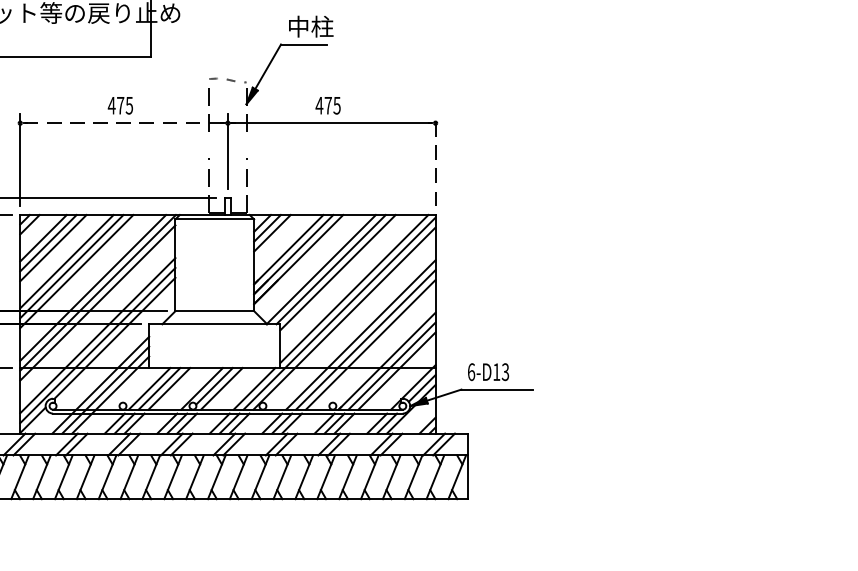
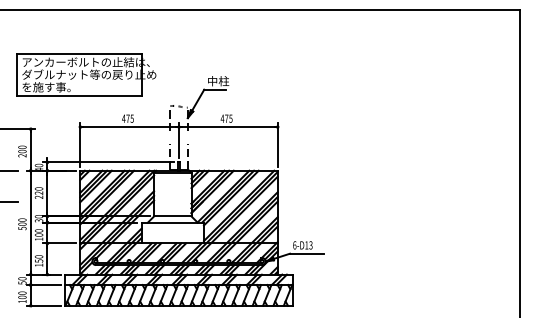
line: (123, 124) -> (129, 127), dashed -> solid
line: (435, 159) -> (277, 144), dashed -> solid

